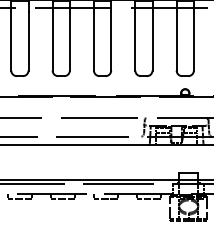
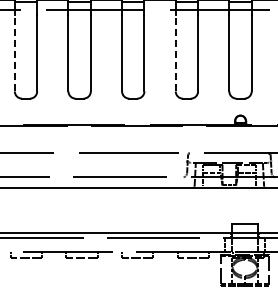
line: (11, 40) -> (14, 52), solid -> dashed
line: (135, 40) -> (175, 52), solid -> dashed

